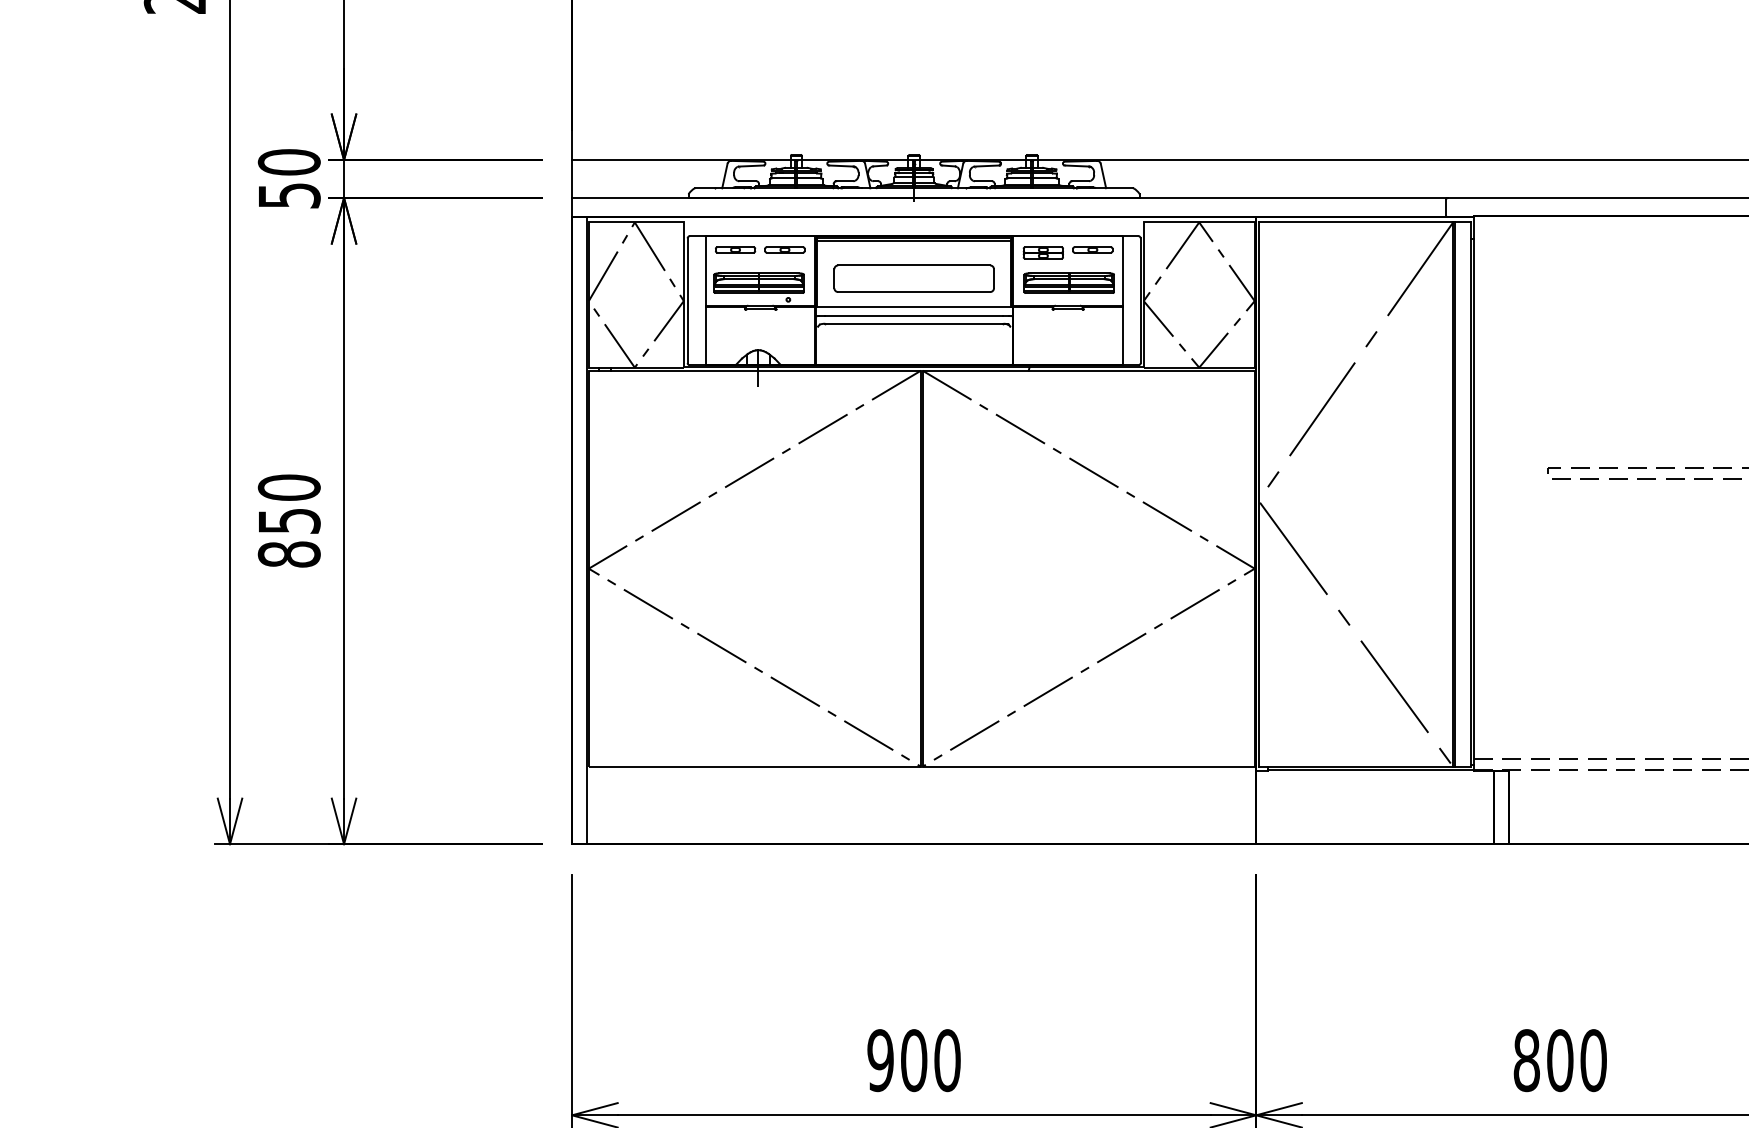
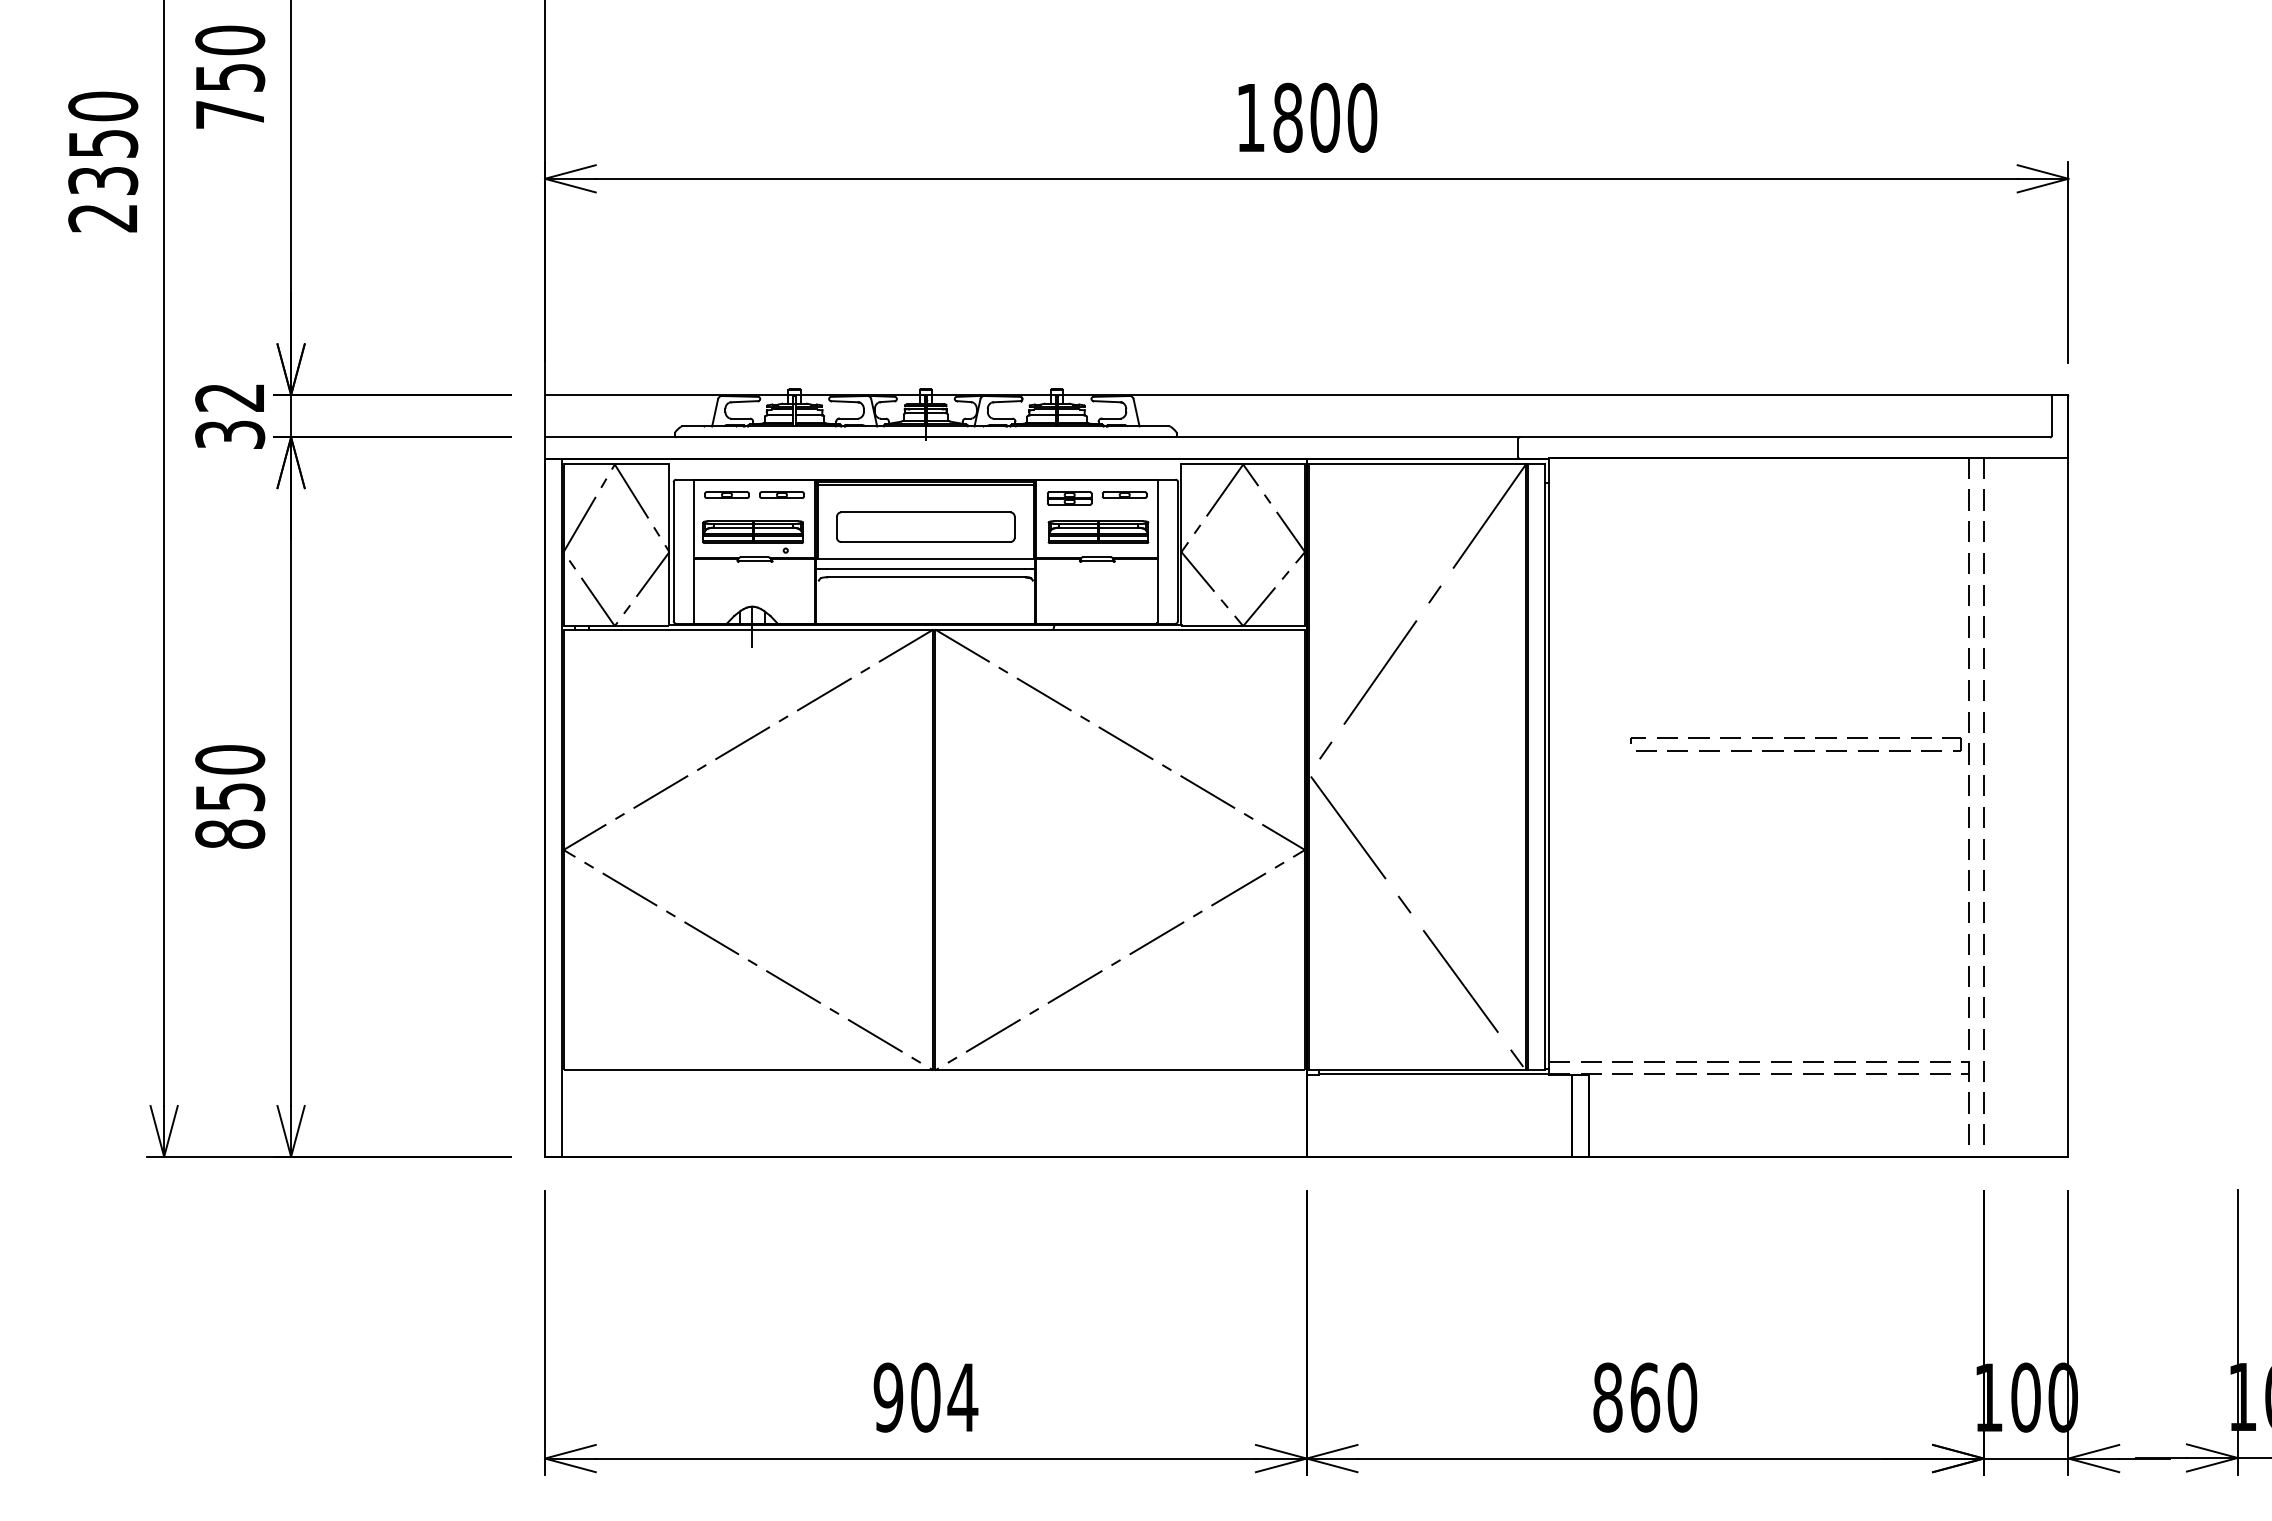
text: (289, 178) -> (230, 415), 50 -> 32
text: (947, 1060) -> (962, 1397), 900 -> 904
text: (1560, 1060) -> (1645, 1397), 800 -> 860

